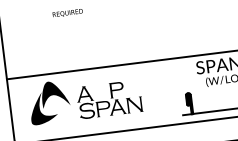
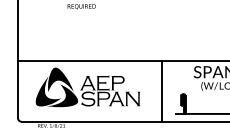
fill: (100, 92) -> (102, 83), added
line: (164, 92) -> (161, 90), added
fill: (59, 110) -> (62, 95), added

